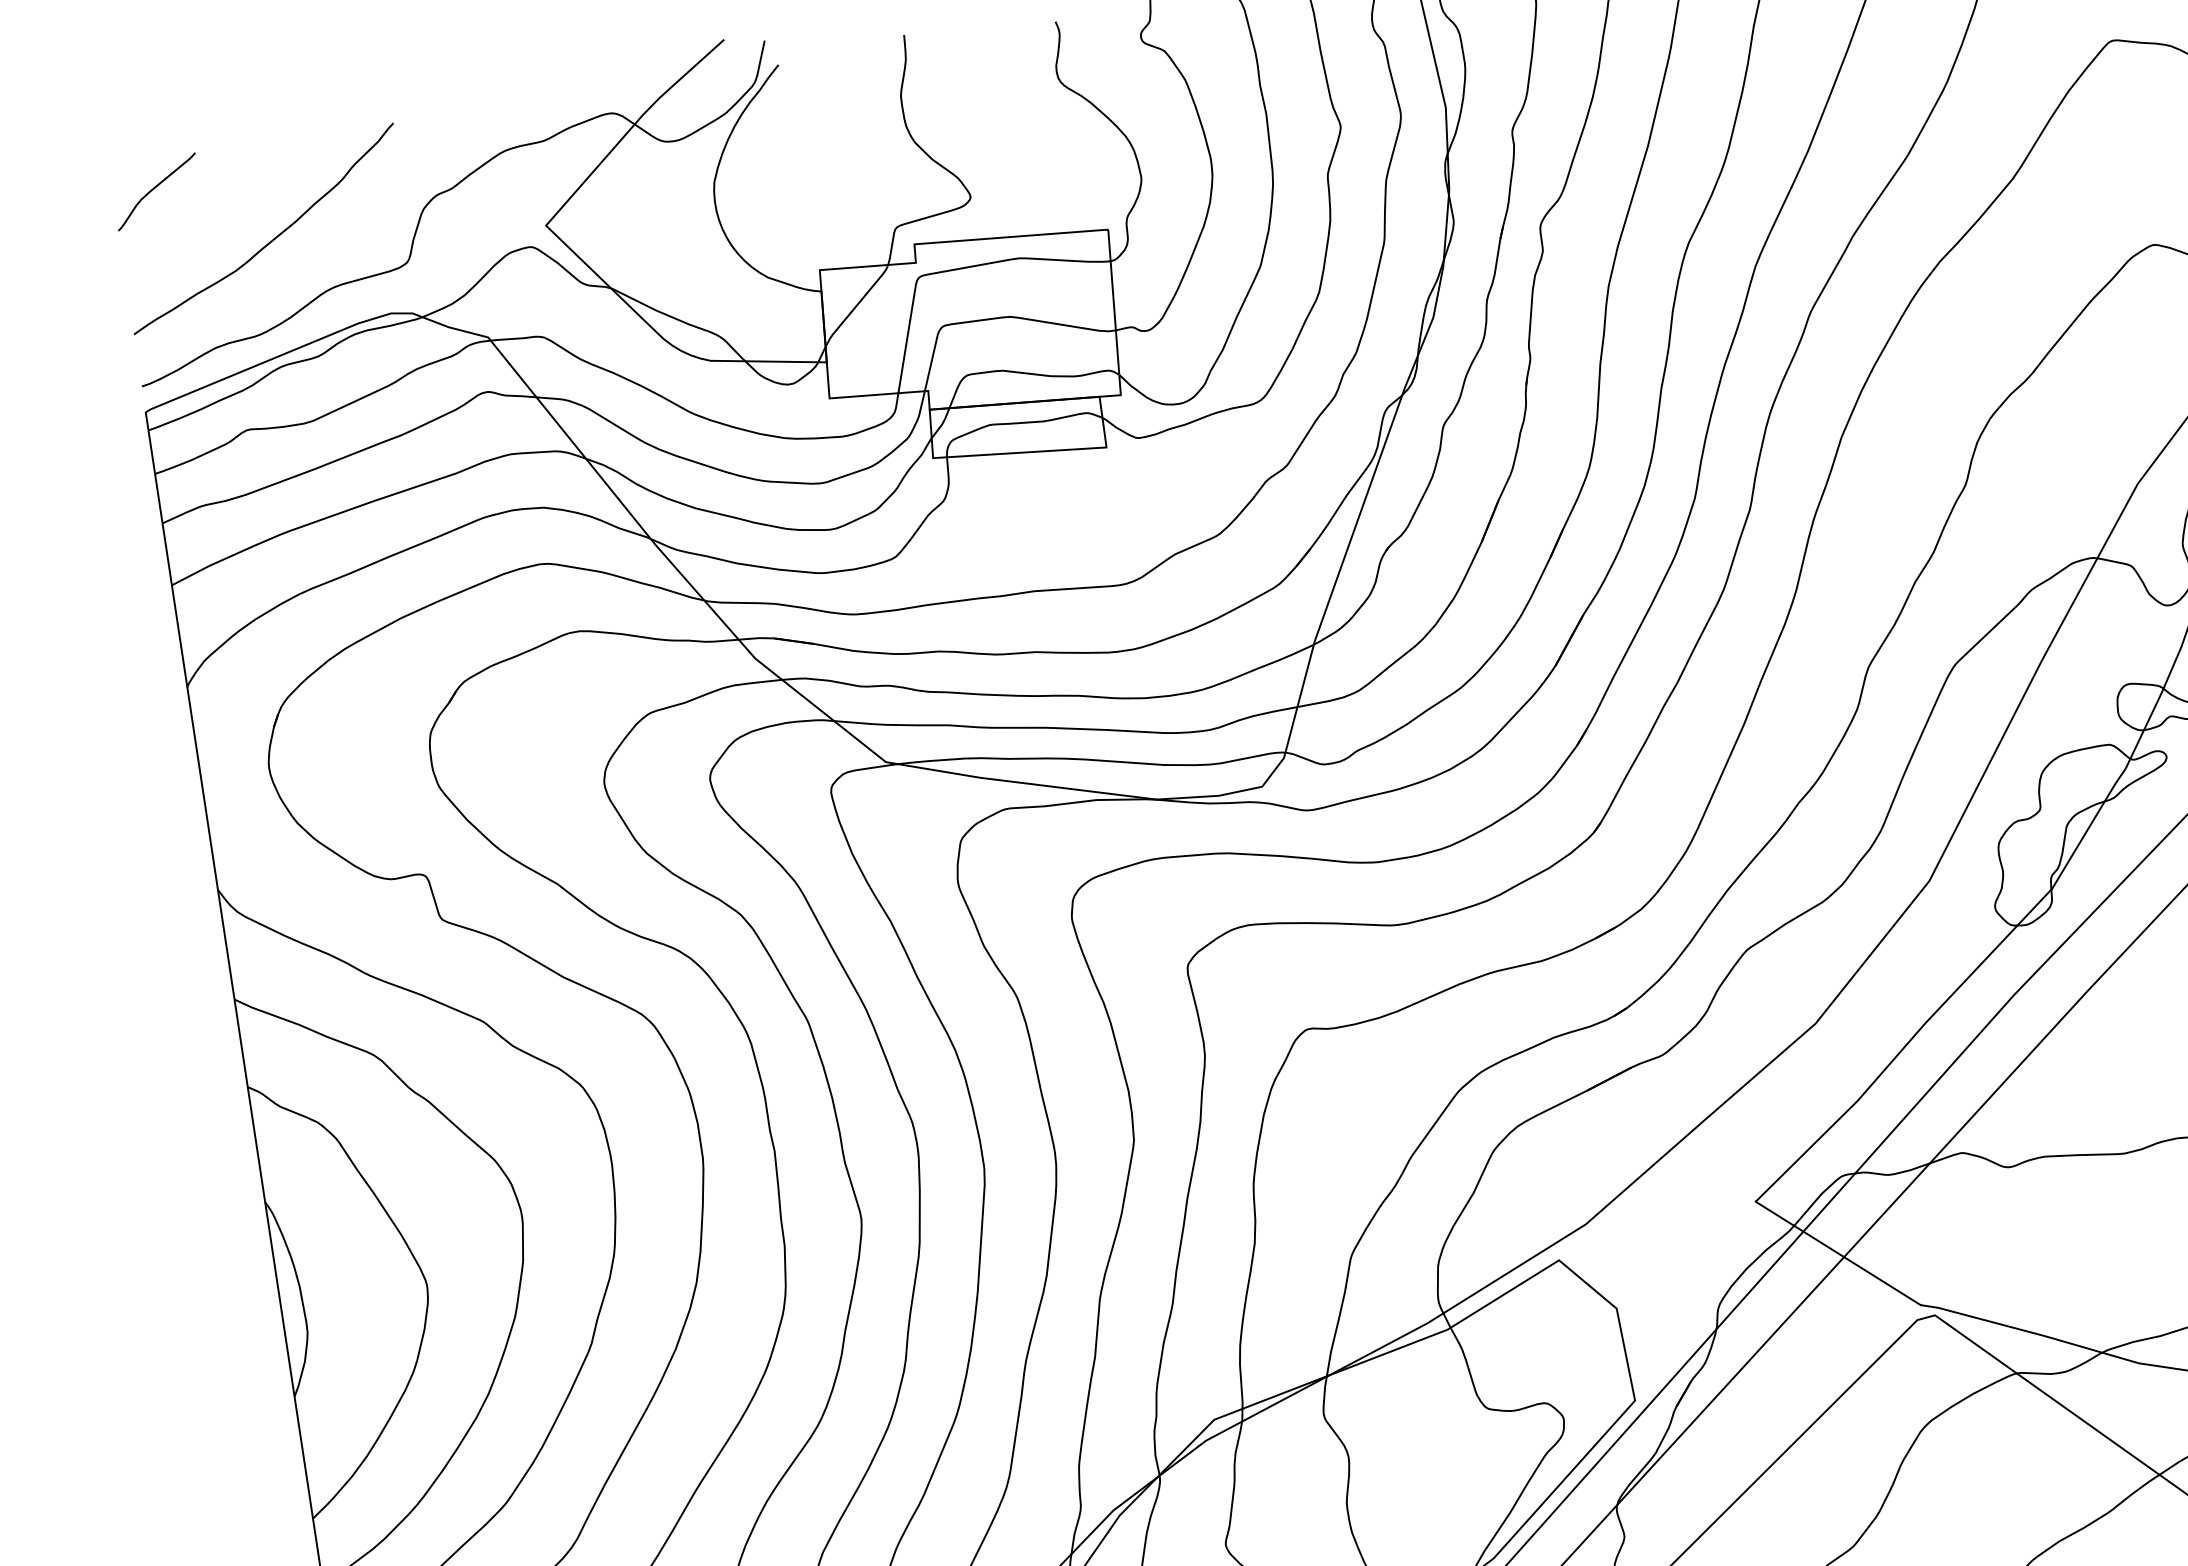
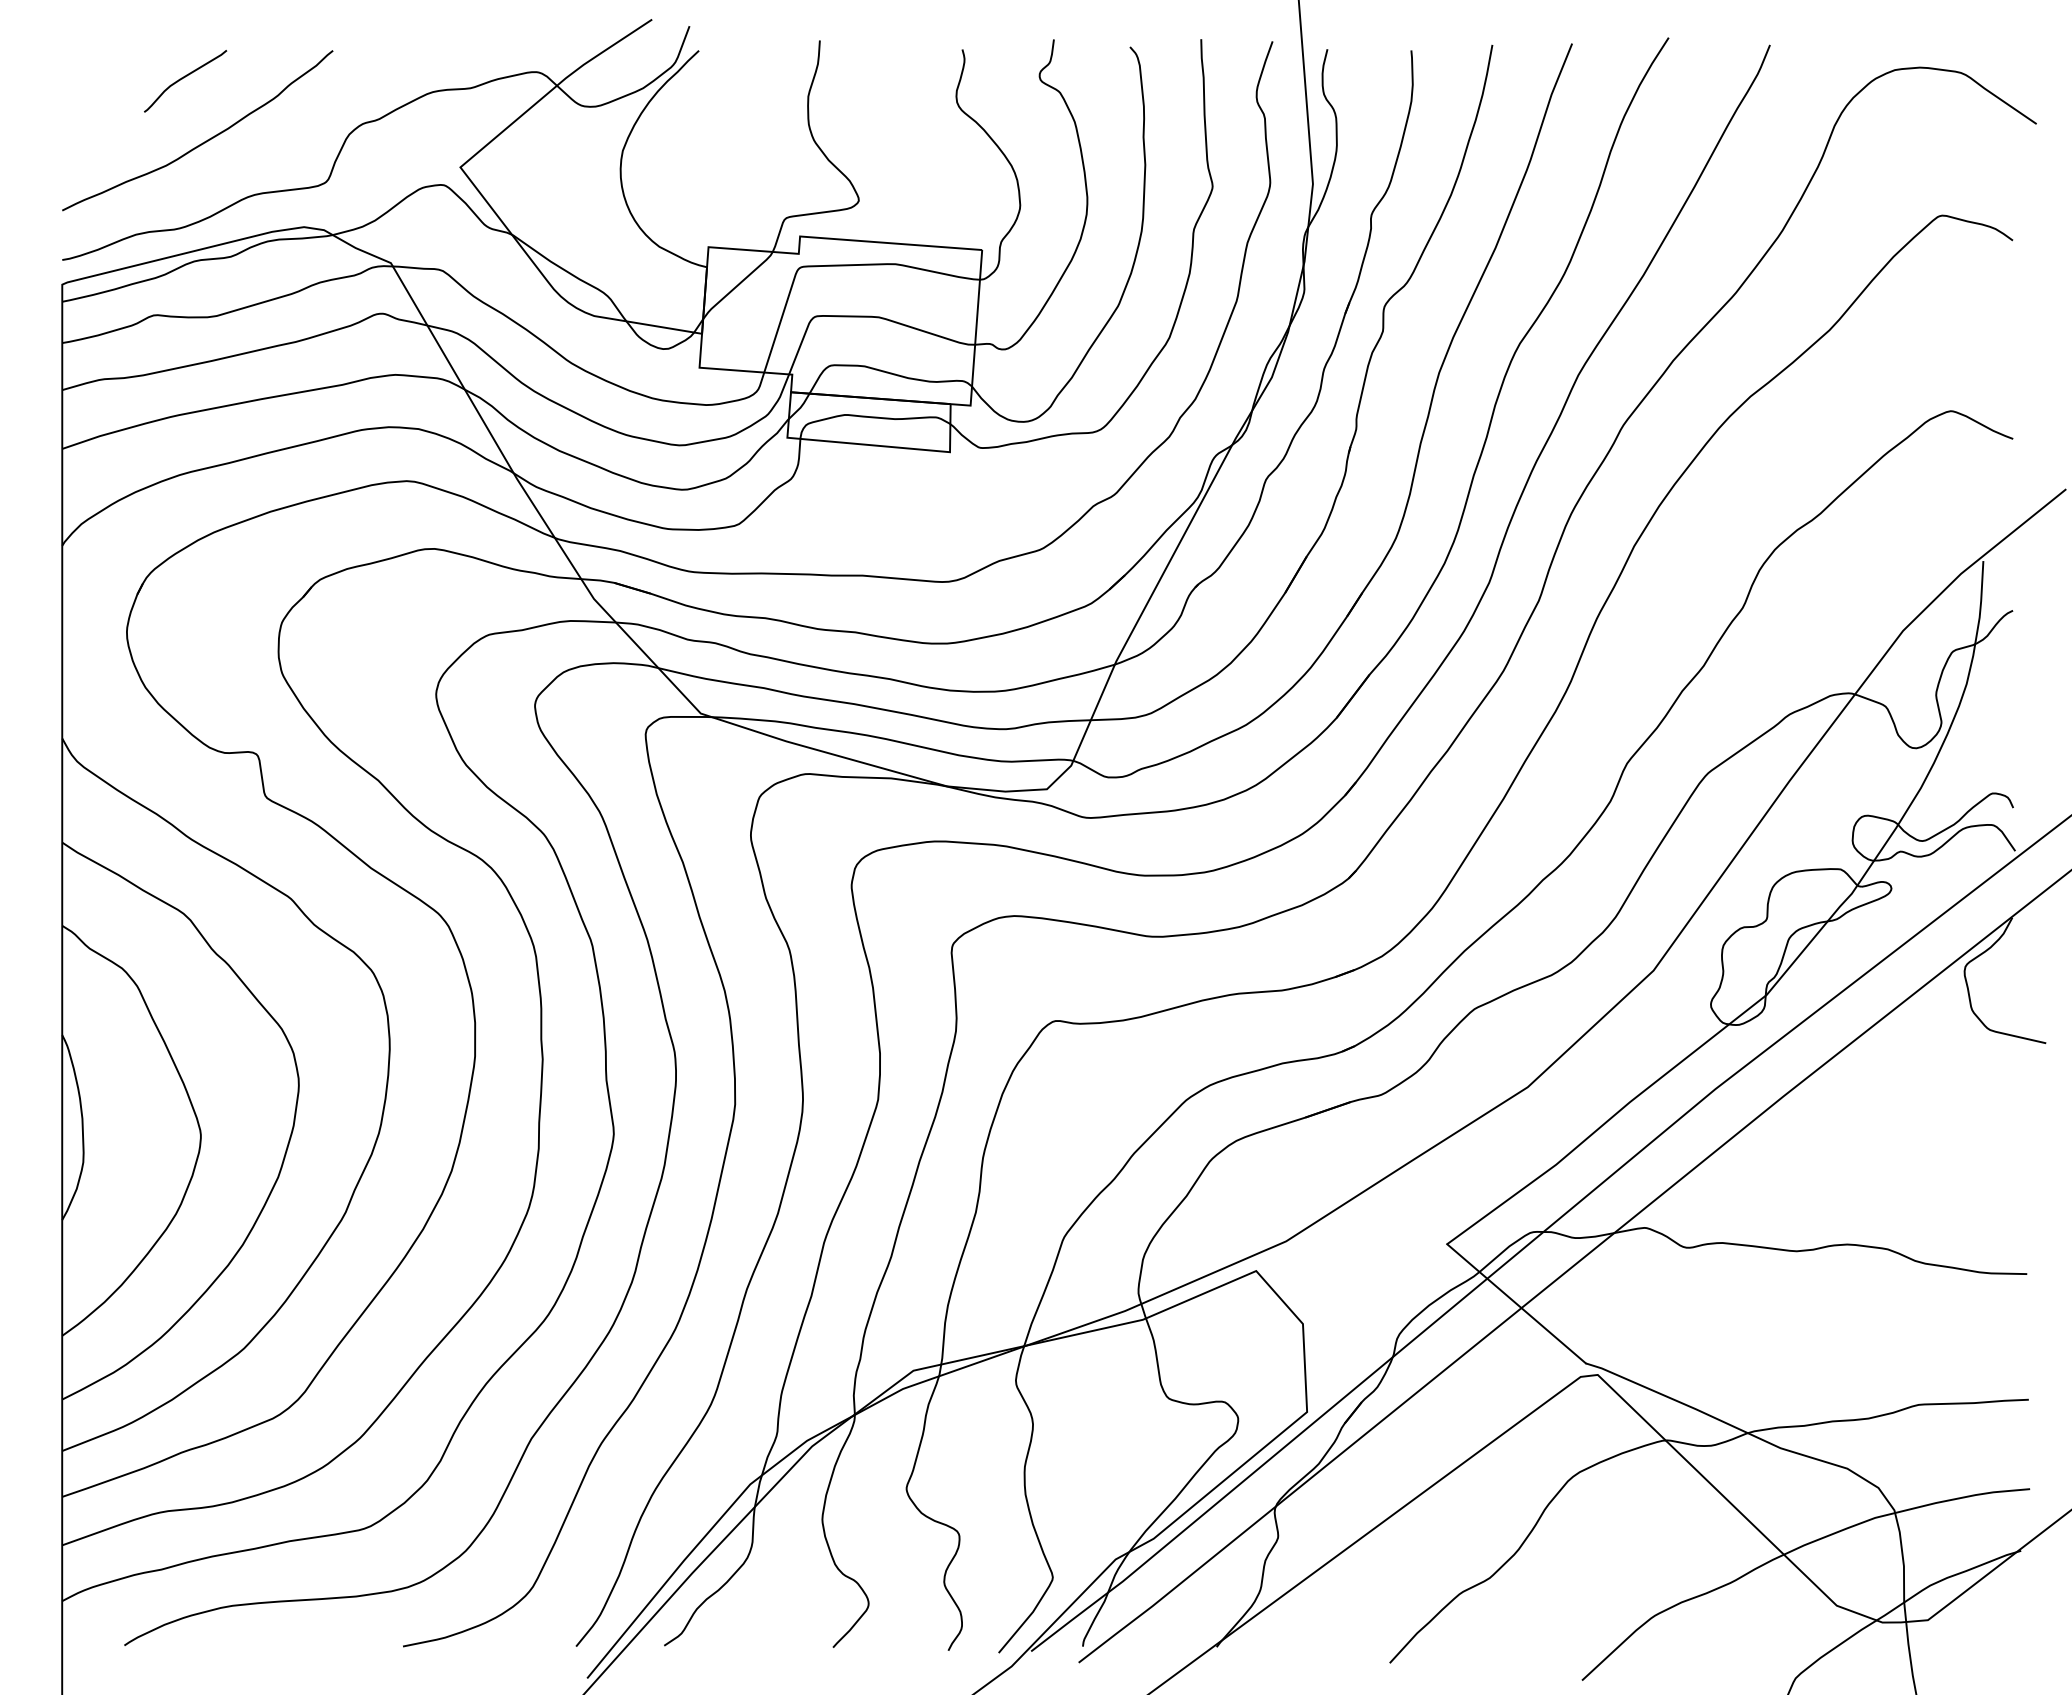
curve: (155, 189) -> (184, 78), moved

